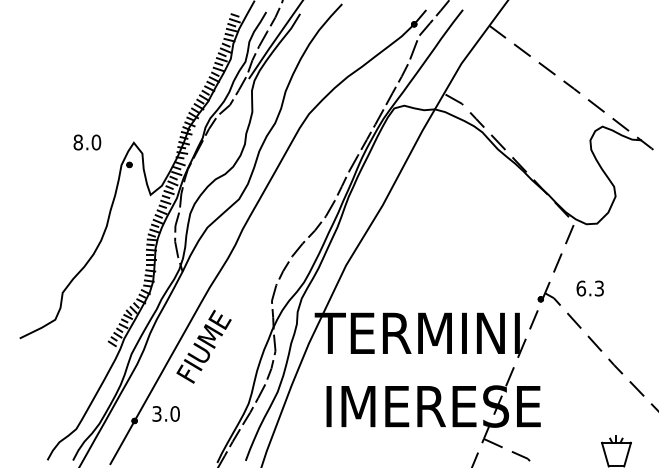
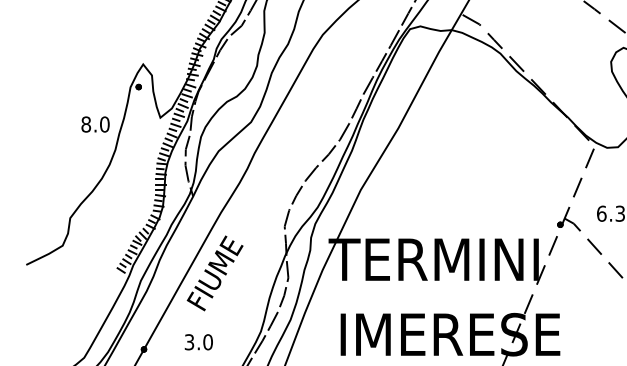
text: (87, 142) -> (95, 124), moved
text: (165, 413) -> (198, 341), moved

